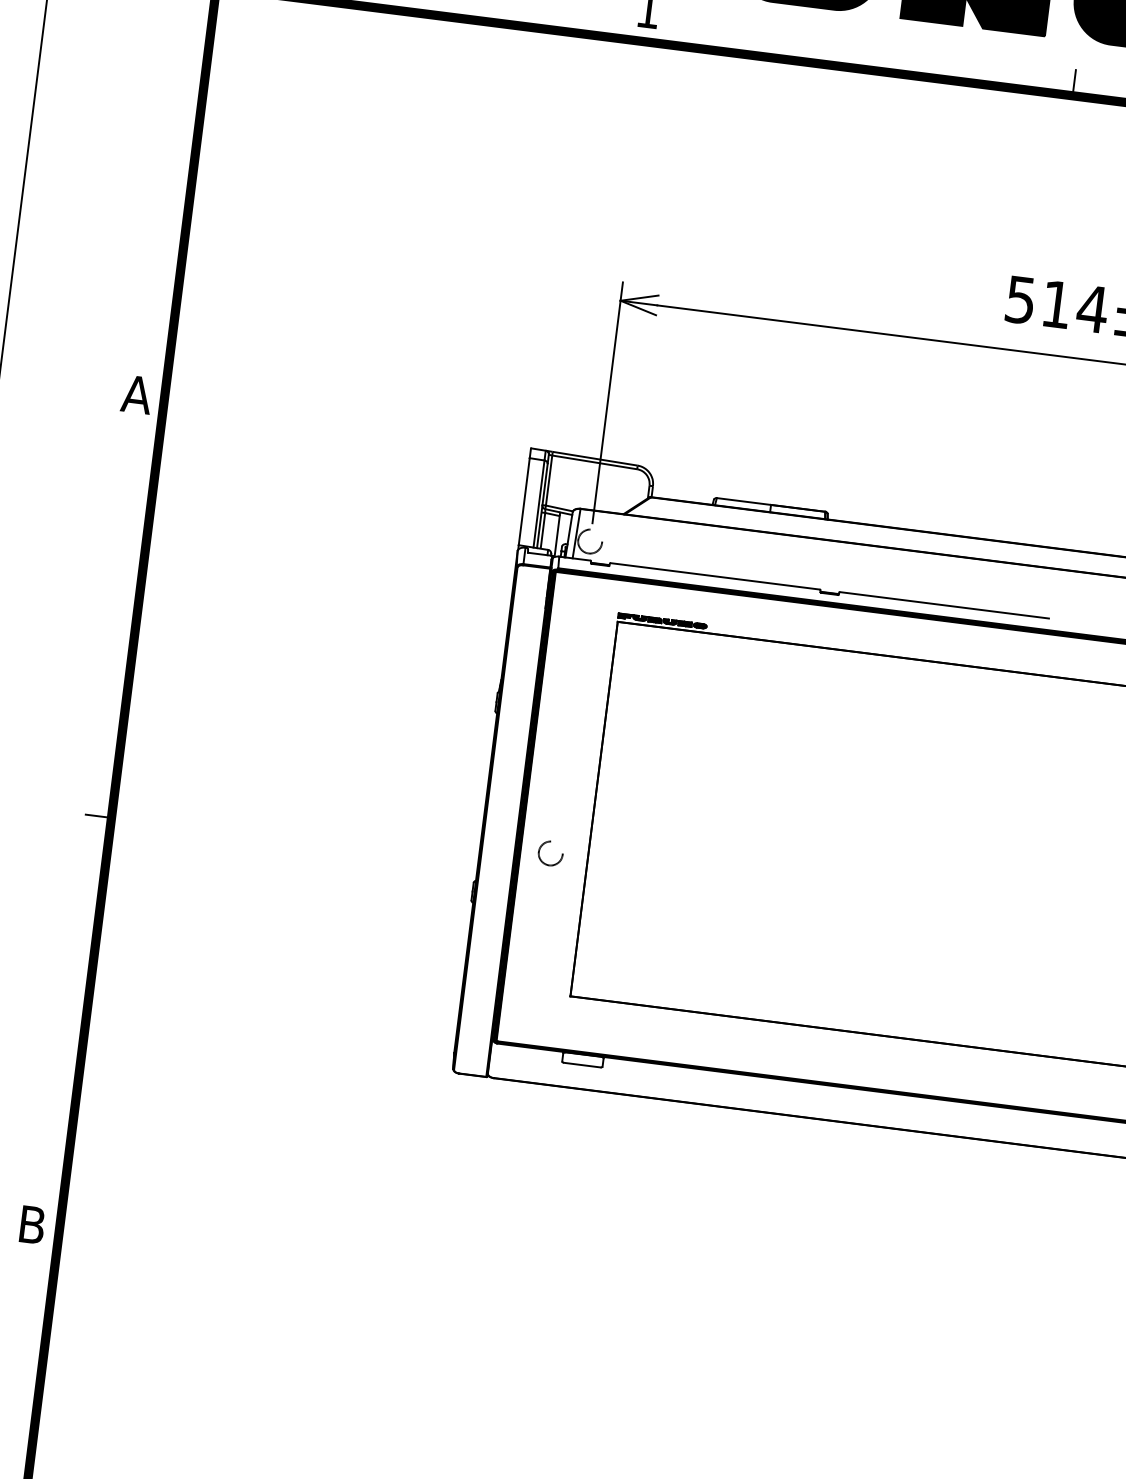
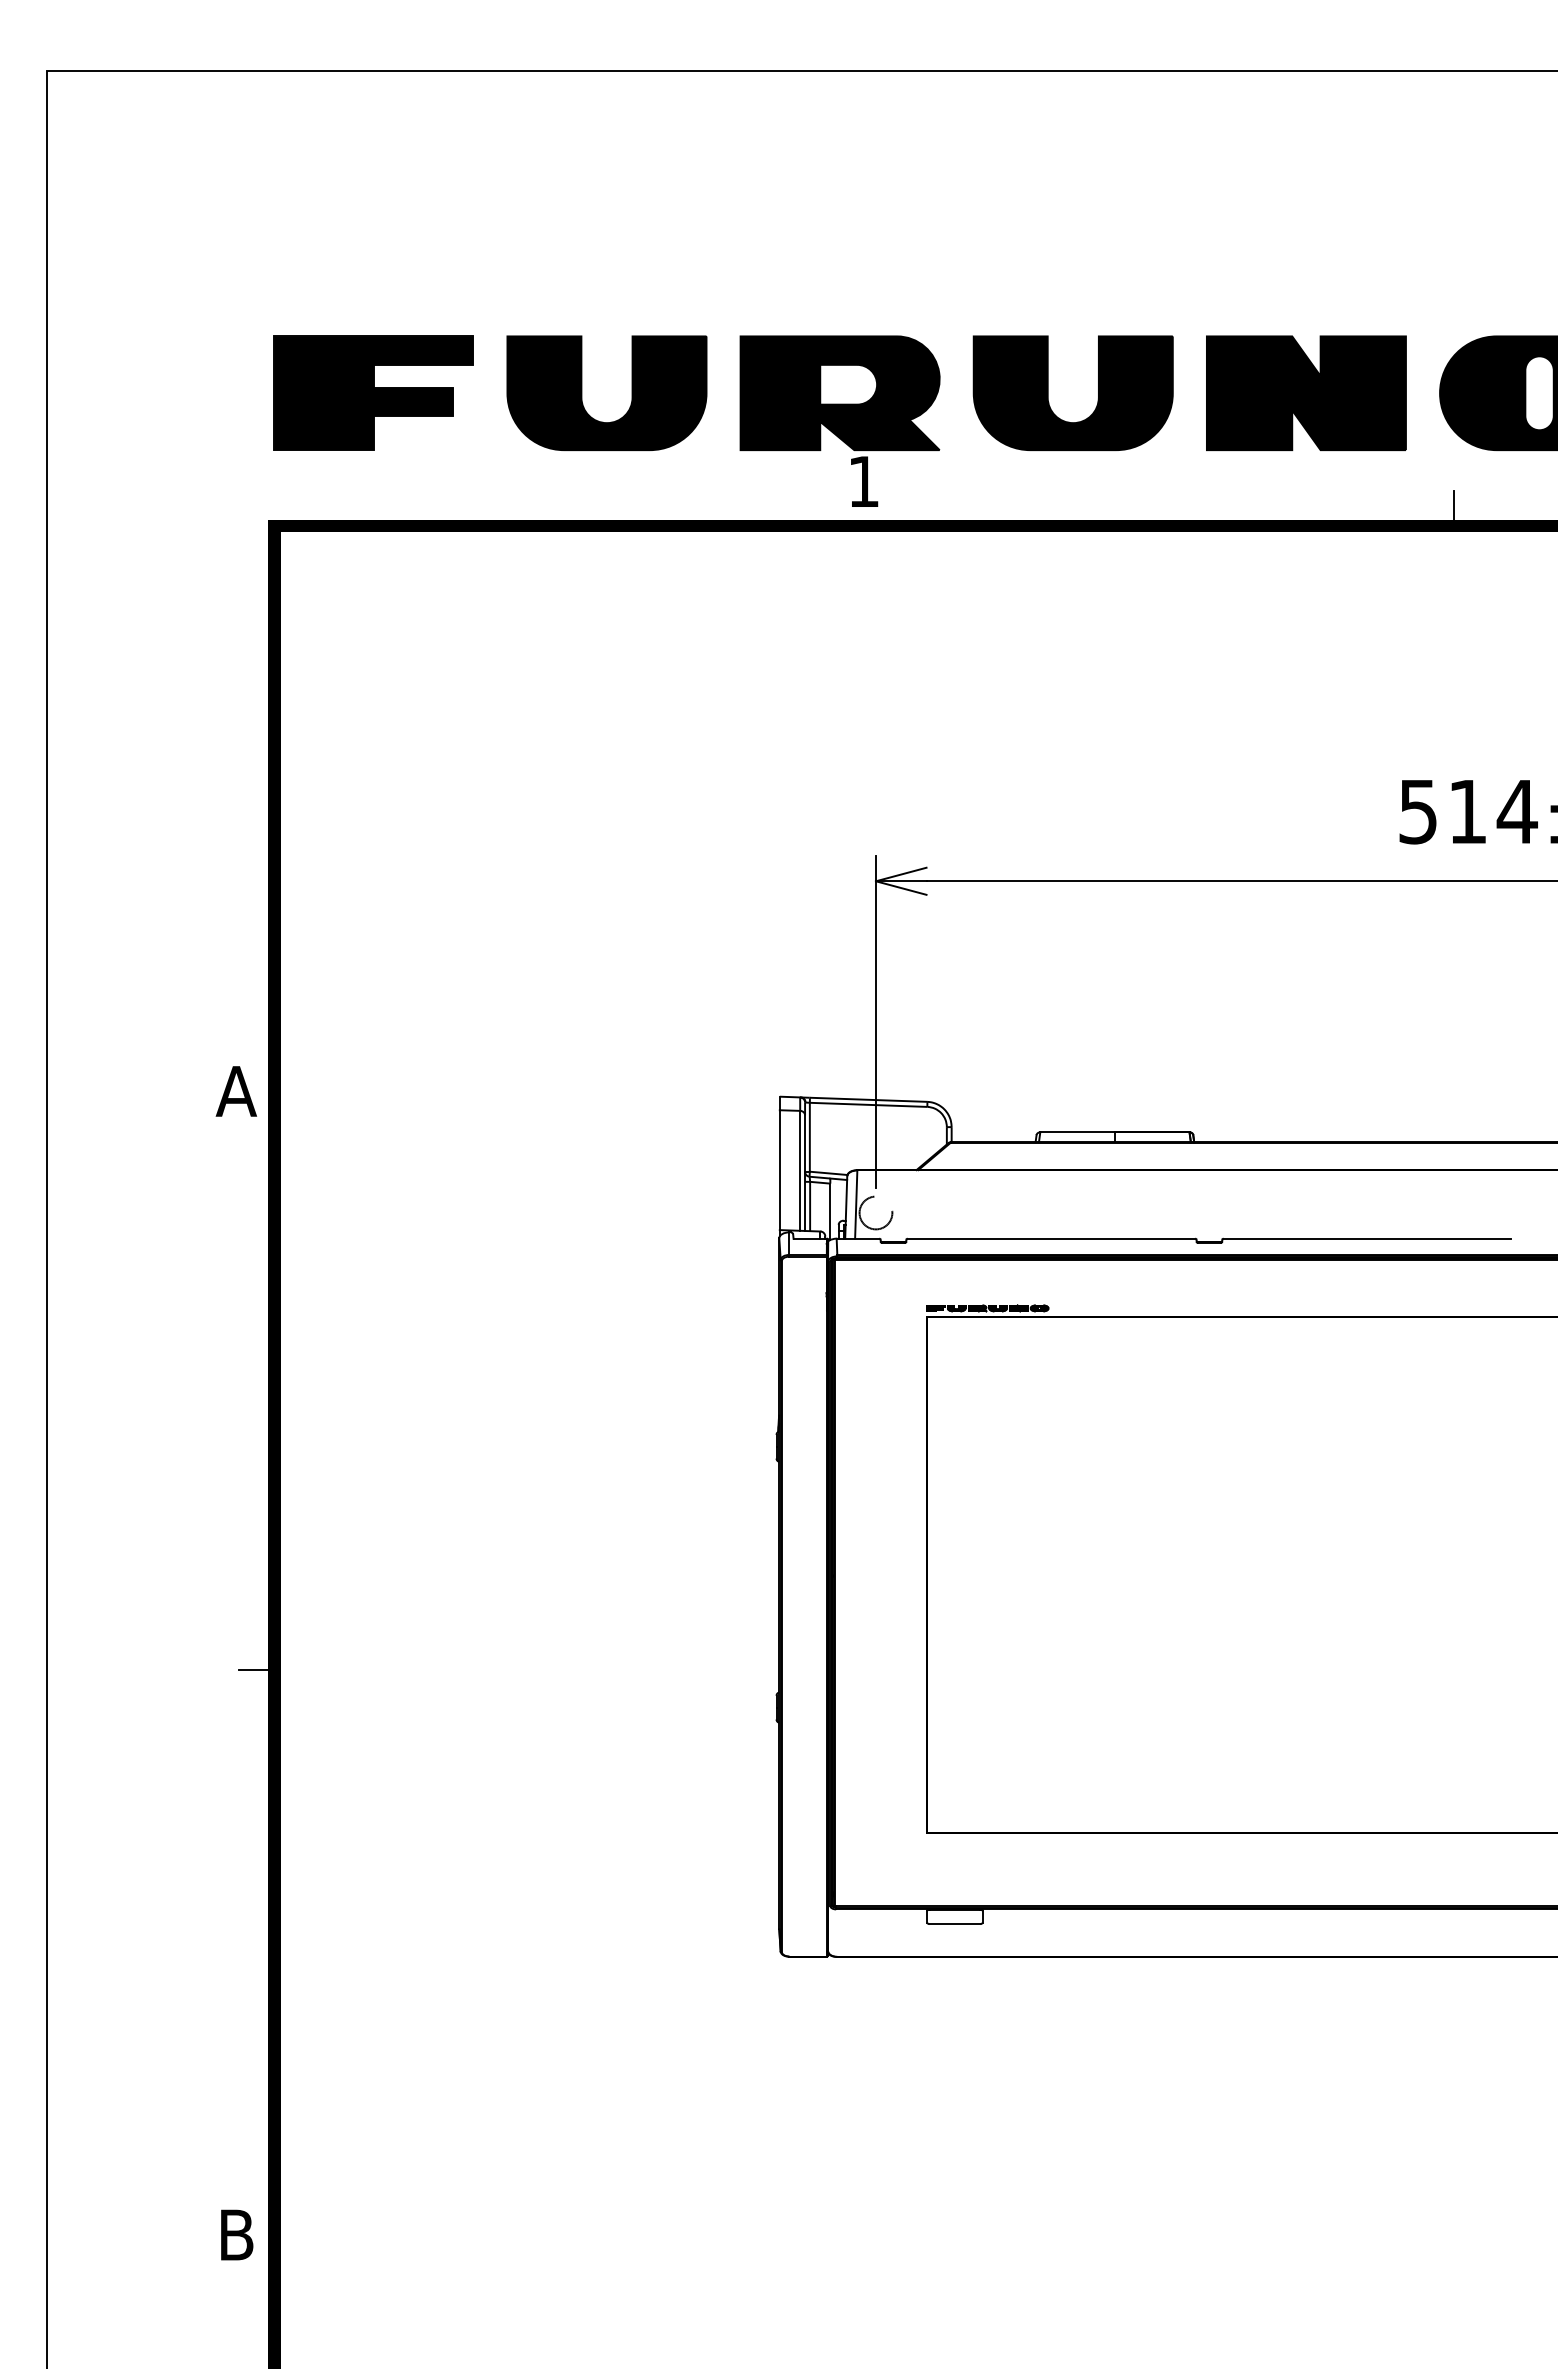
circle: (550, 853) -> (875, 1642), removed

